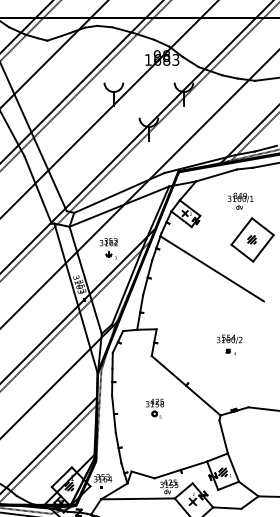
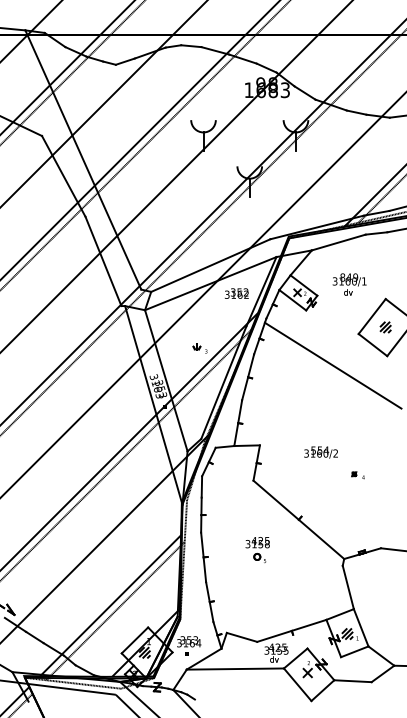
text: (240, 201) -> (349, 284), moved
text: (108, 242) -> (236, 293), moved
text: (229, 339) -> (320, 452), moved

